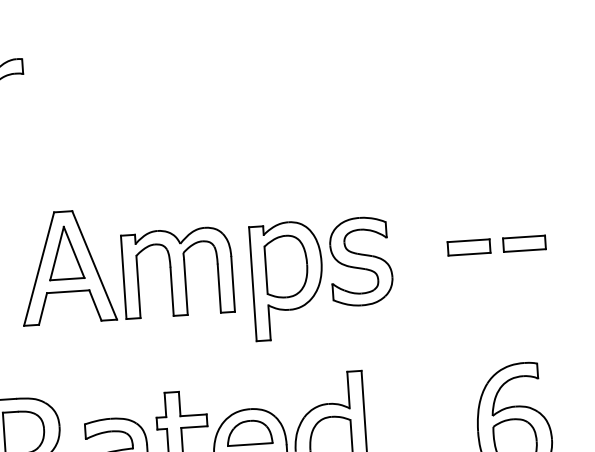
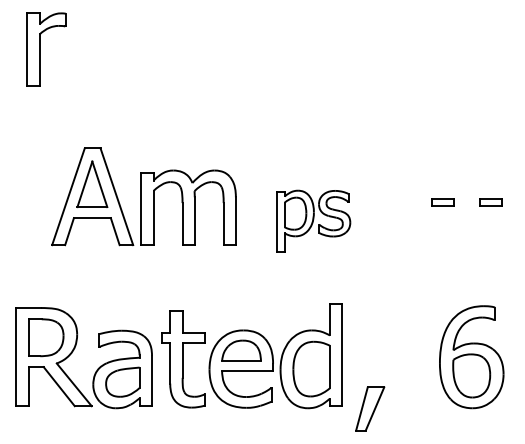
part: (523, 243) -> (490, 202), size x0.6
part: (468, 247) -> (442, 202), size x0.6
part: (322, 277) -> (313, 220), size x0.6

